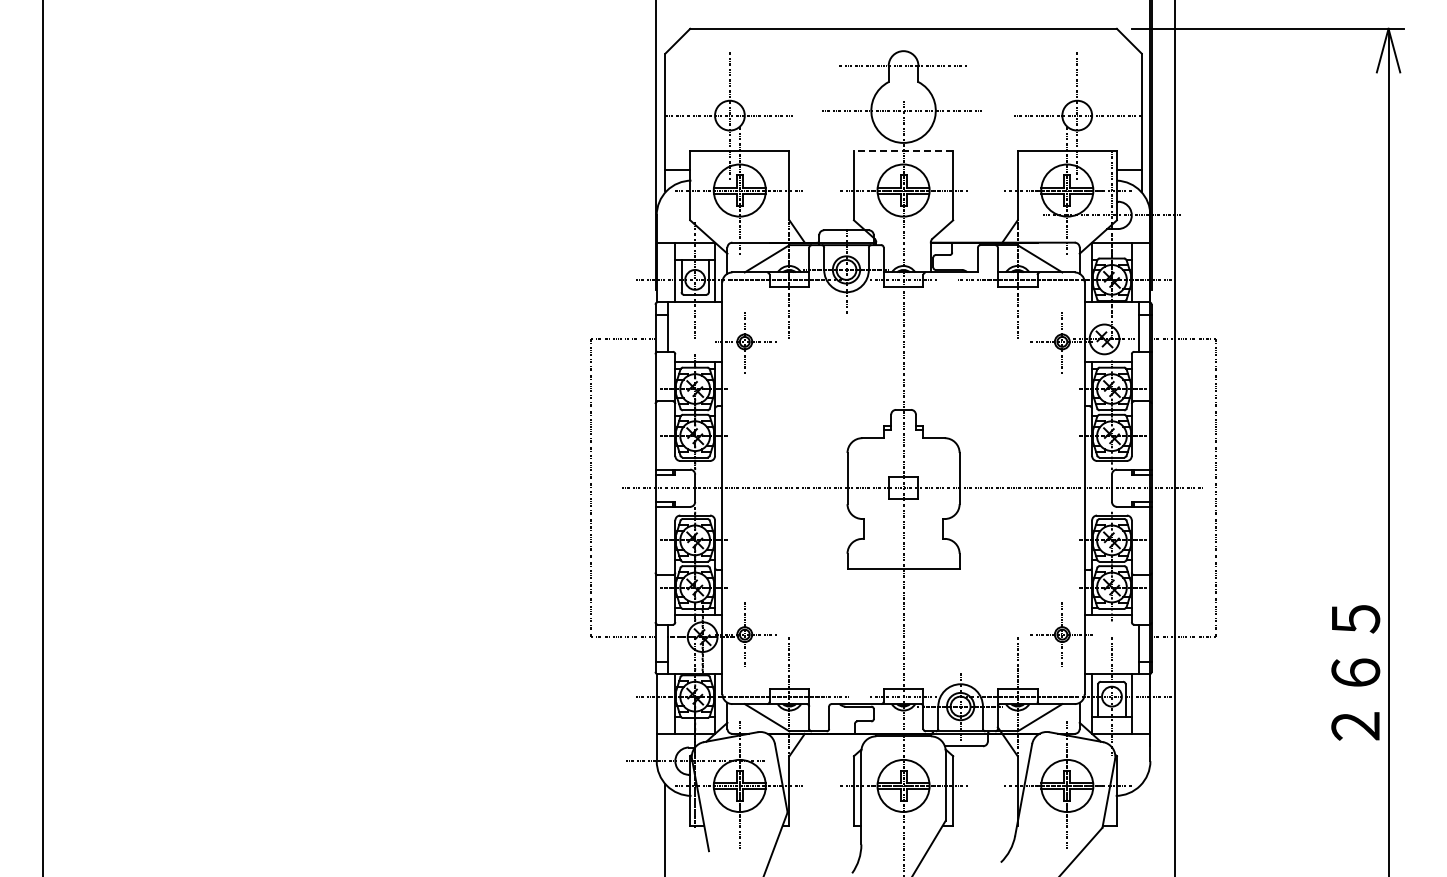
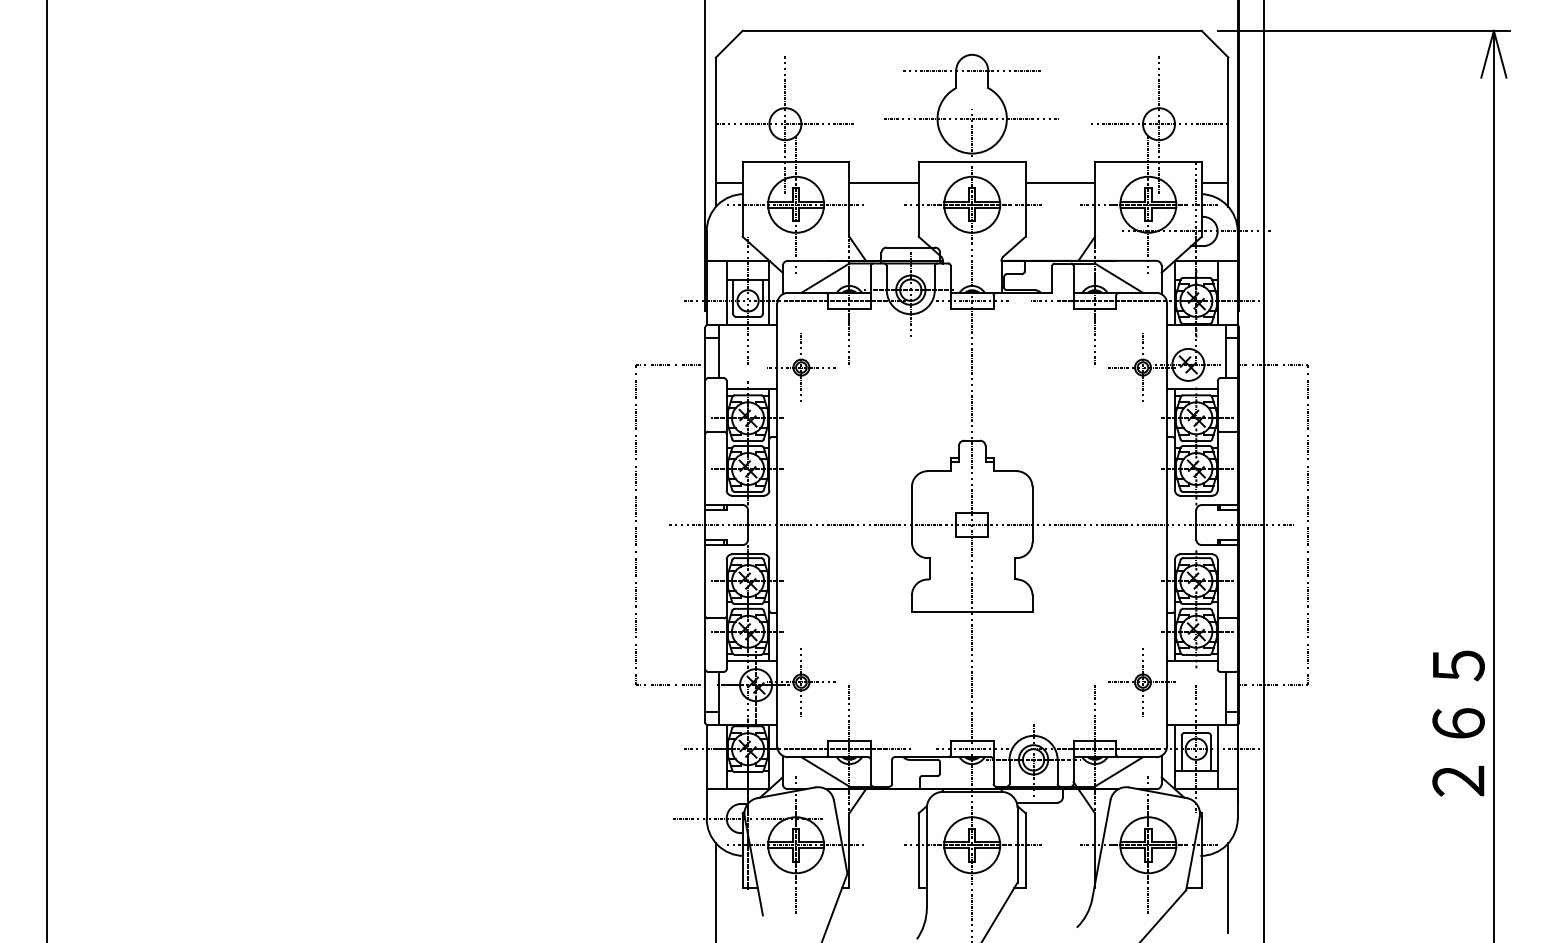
line: (903, 150) -> (972, 161), dashed -> solid
line: (821, 170) -> (883, 183), added
line: (985, 170) -> (1060, 183), added
line: (1141, 825) -> (1228, 887), added

